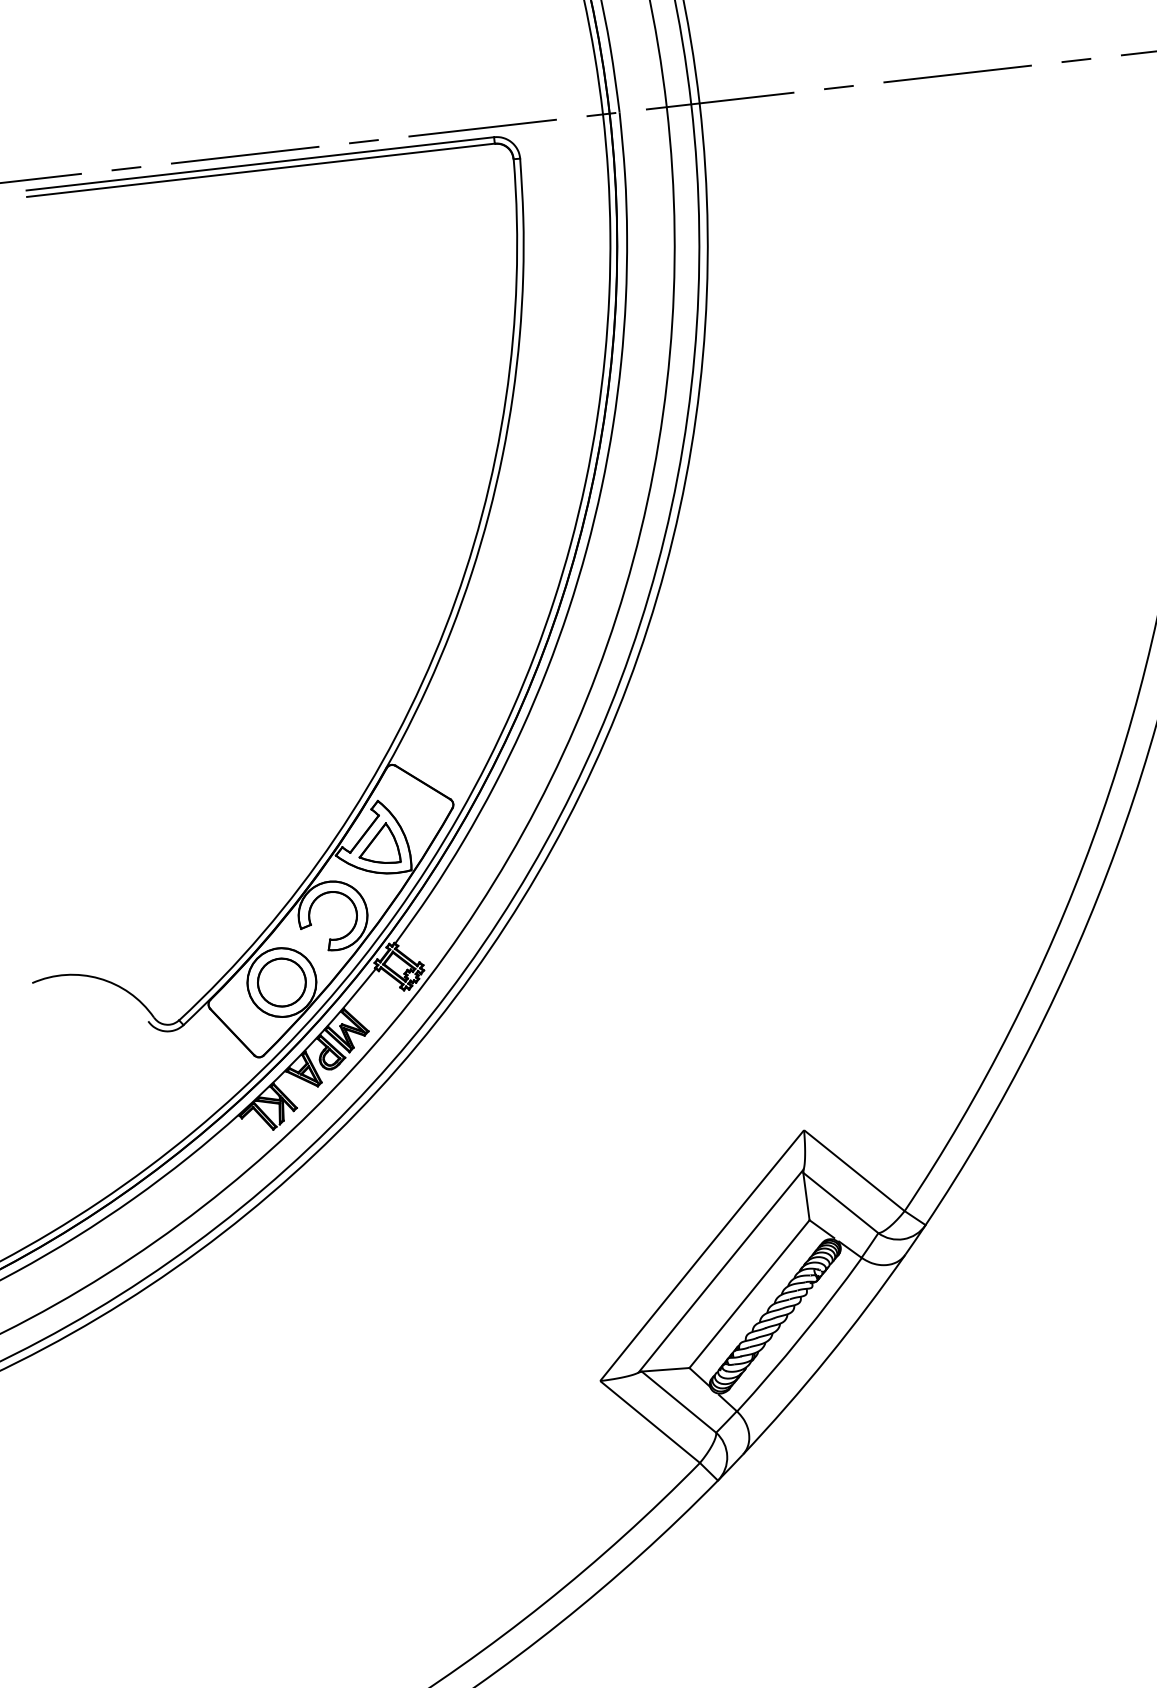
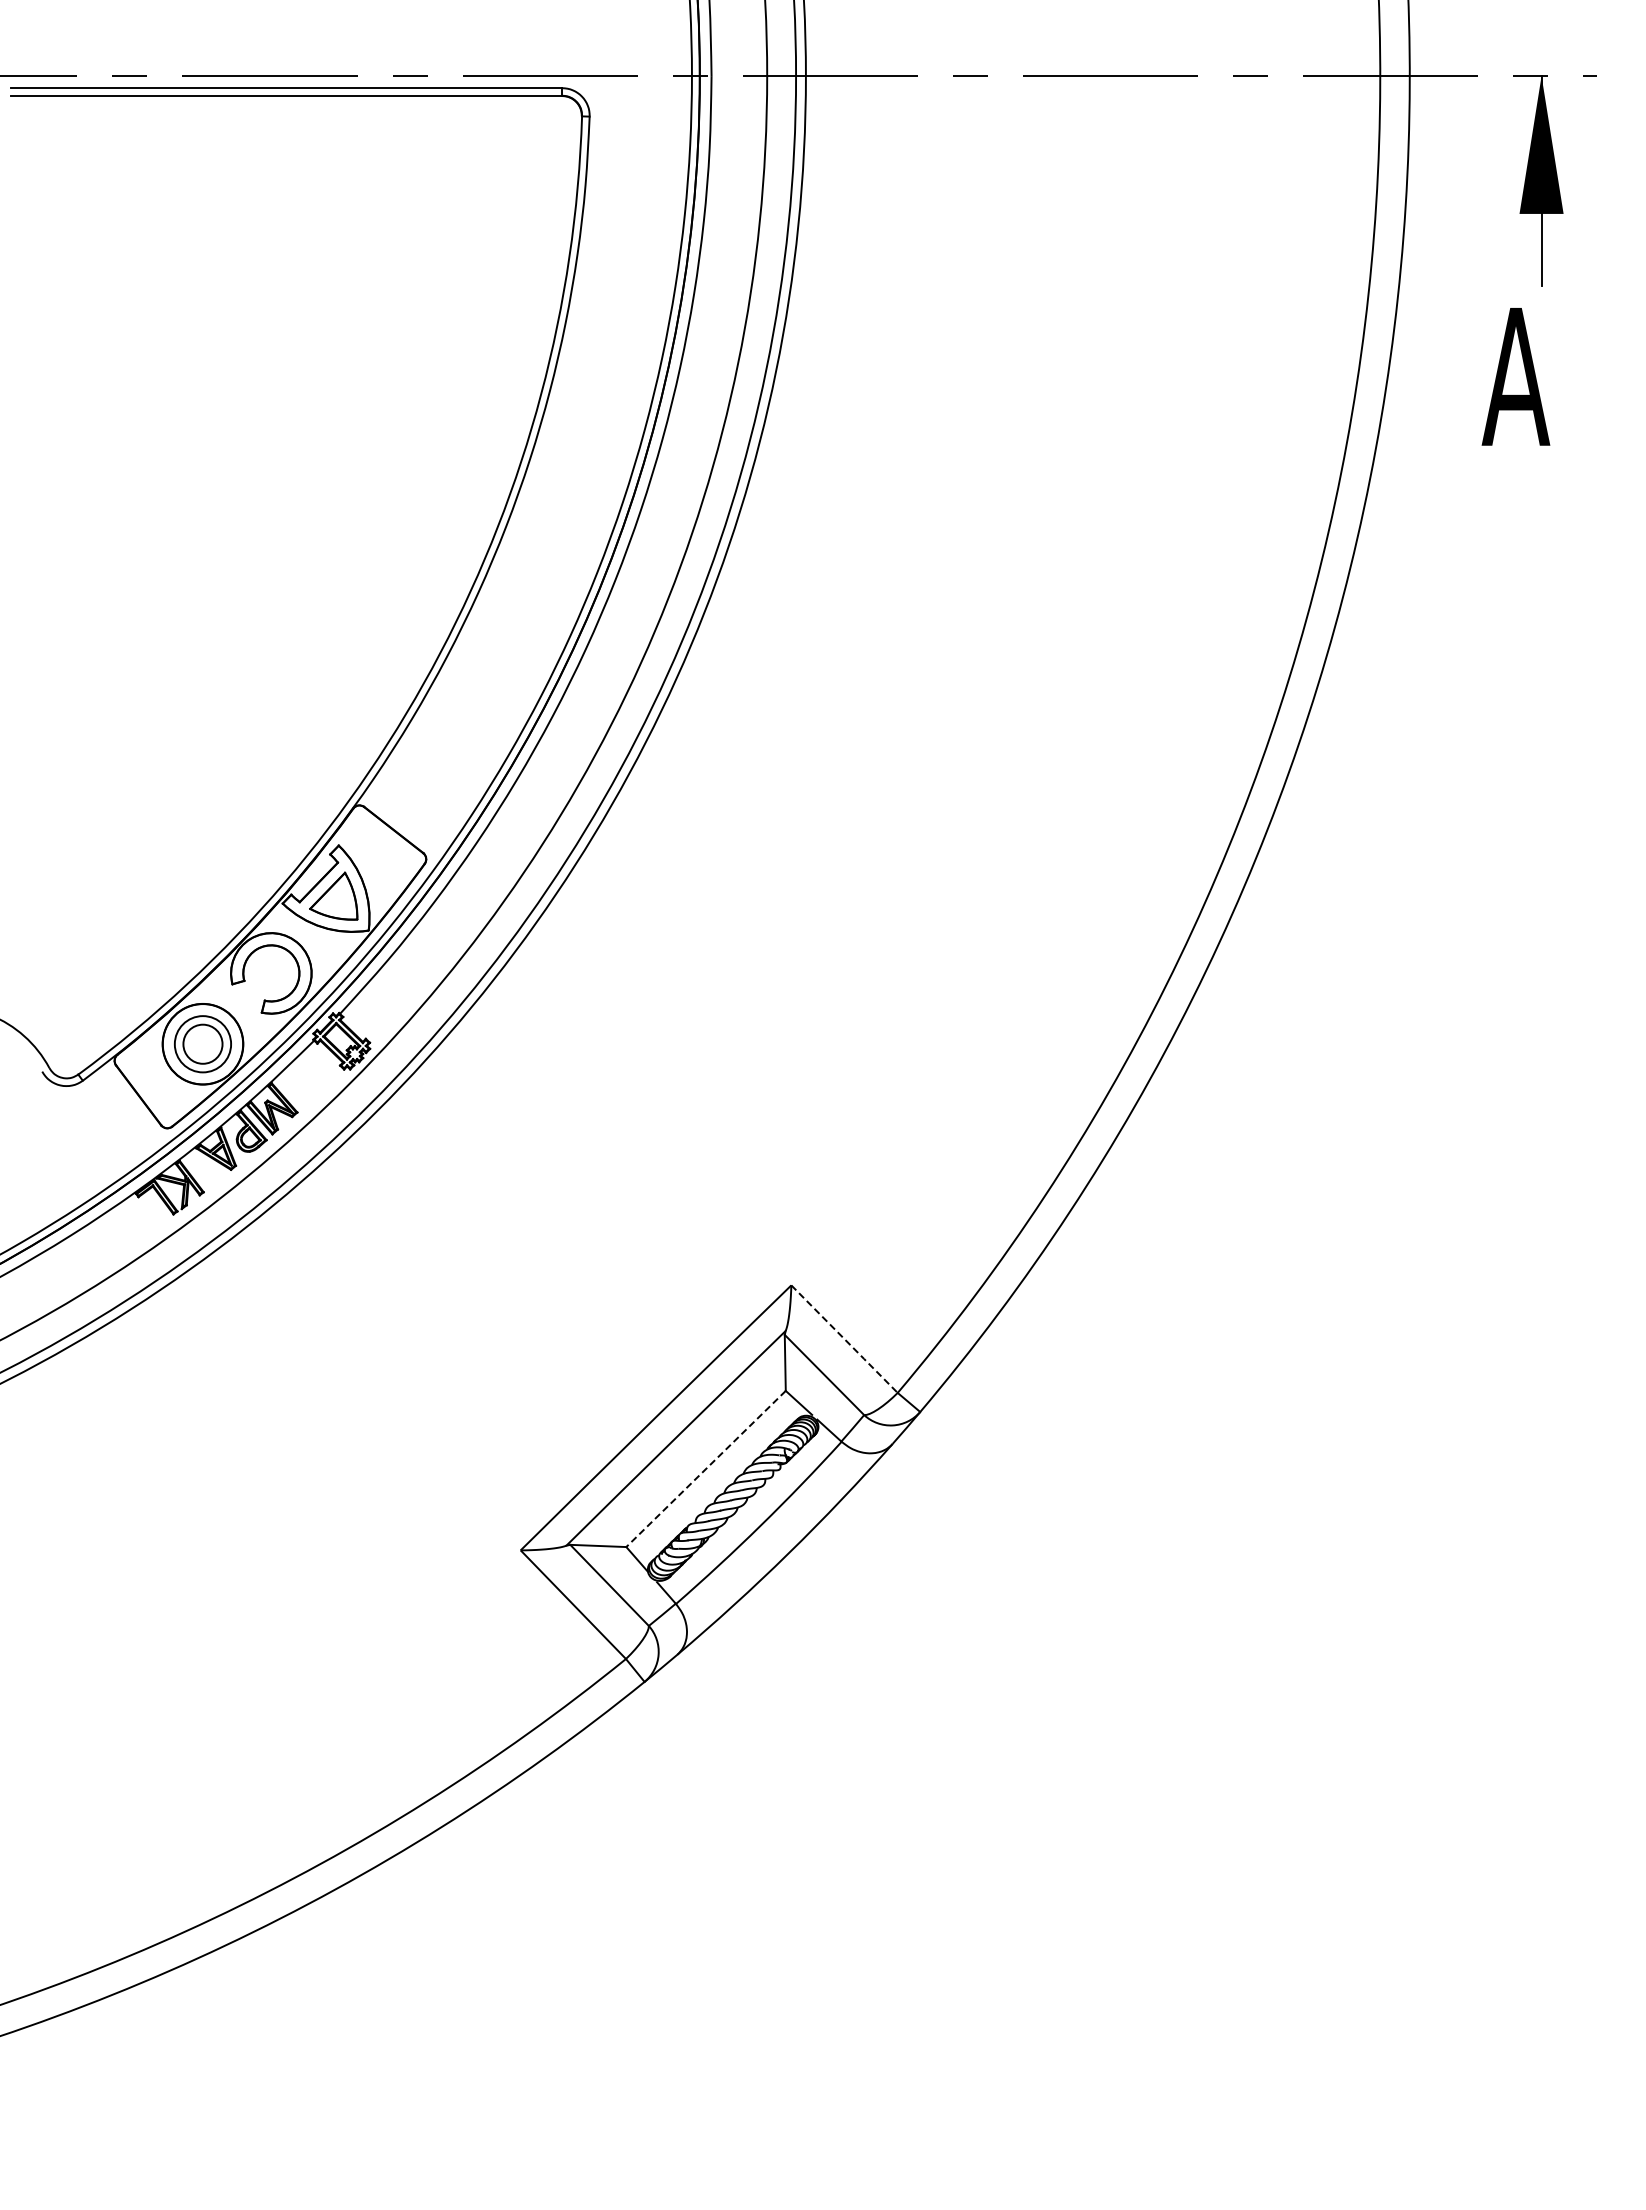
circle: (281, 982) -> (202, 1044), size x0.7
line: (854, 1170) -> (844, 1339), solid -> dashed
line: (749, 1293) -> (706, 1468), solid -> dashed

